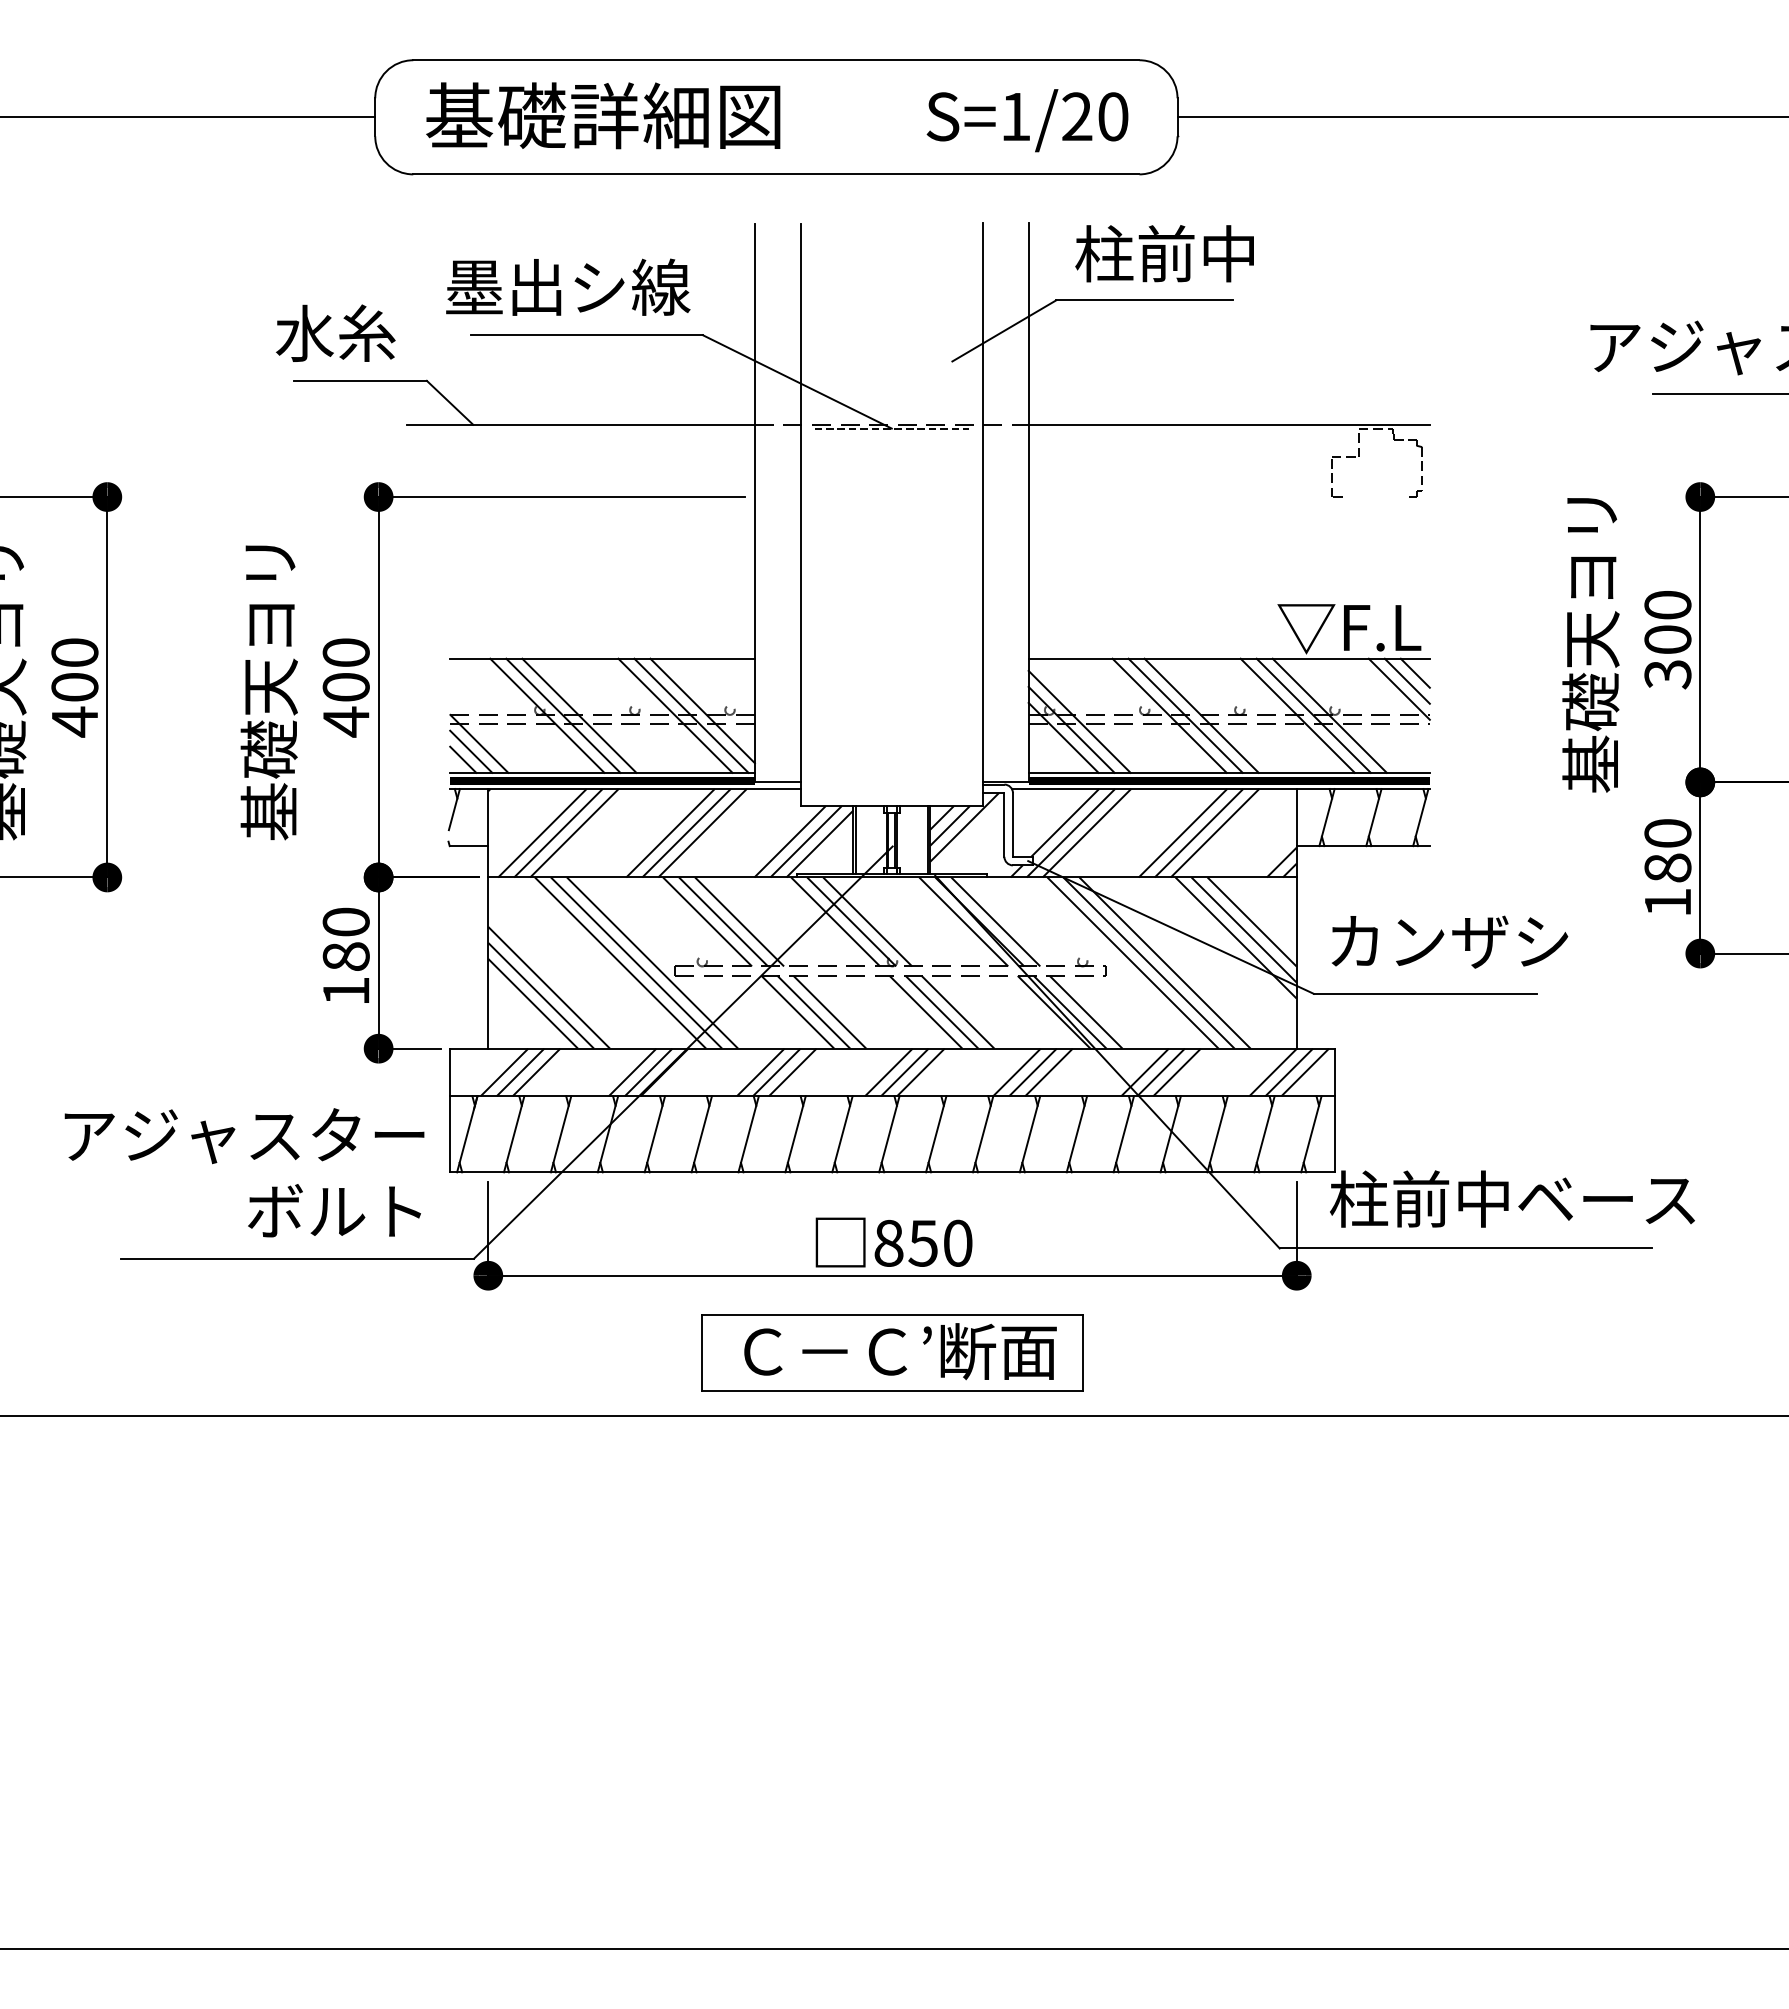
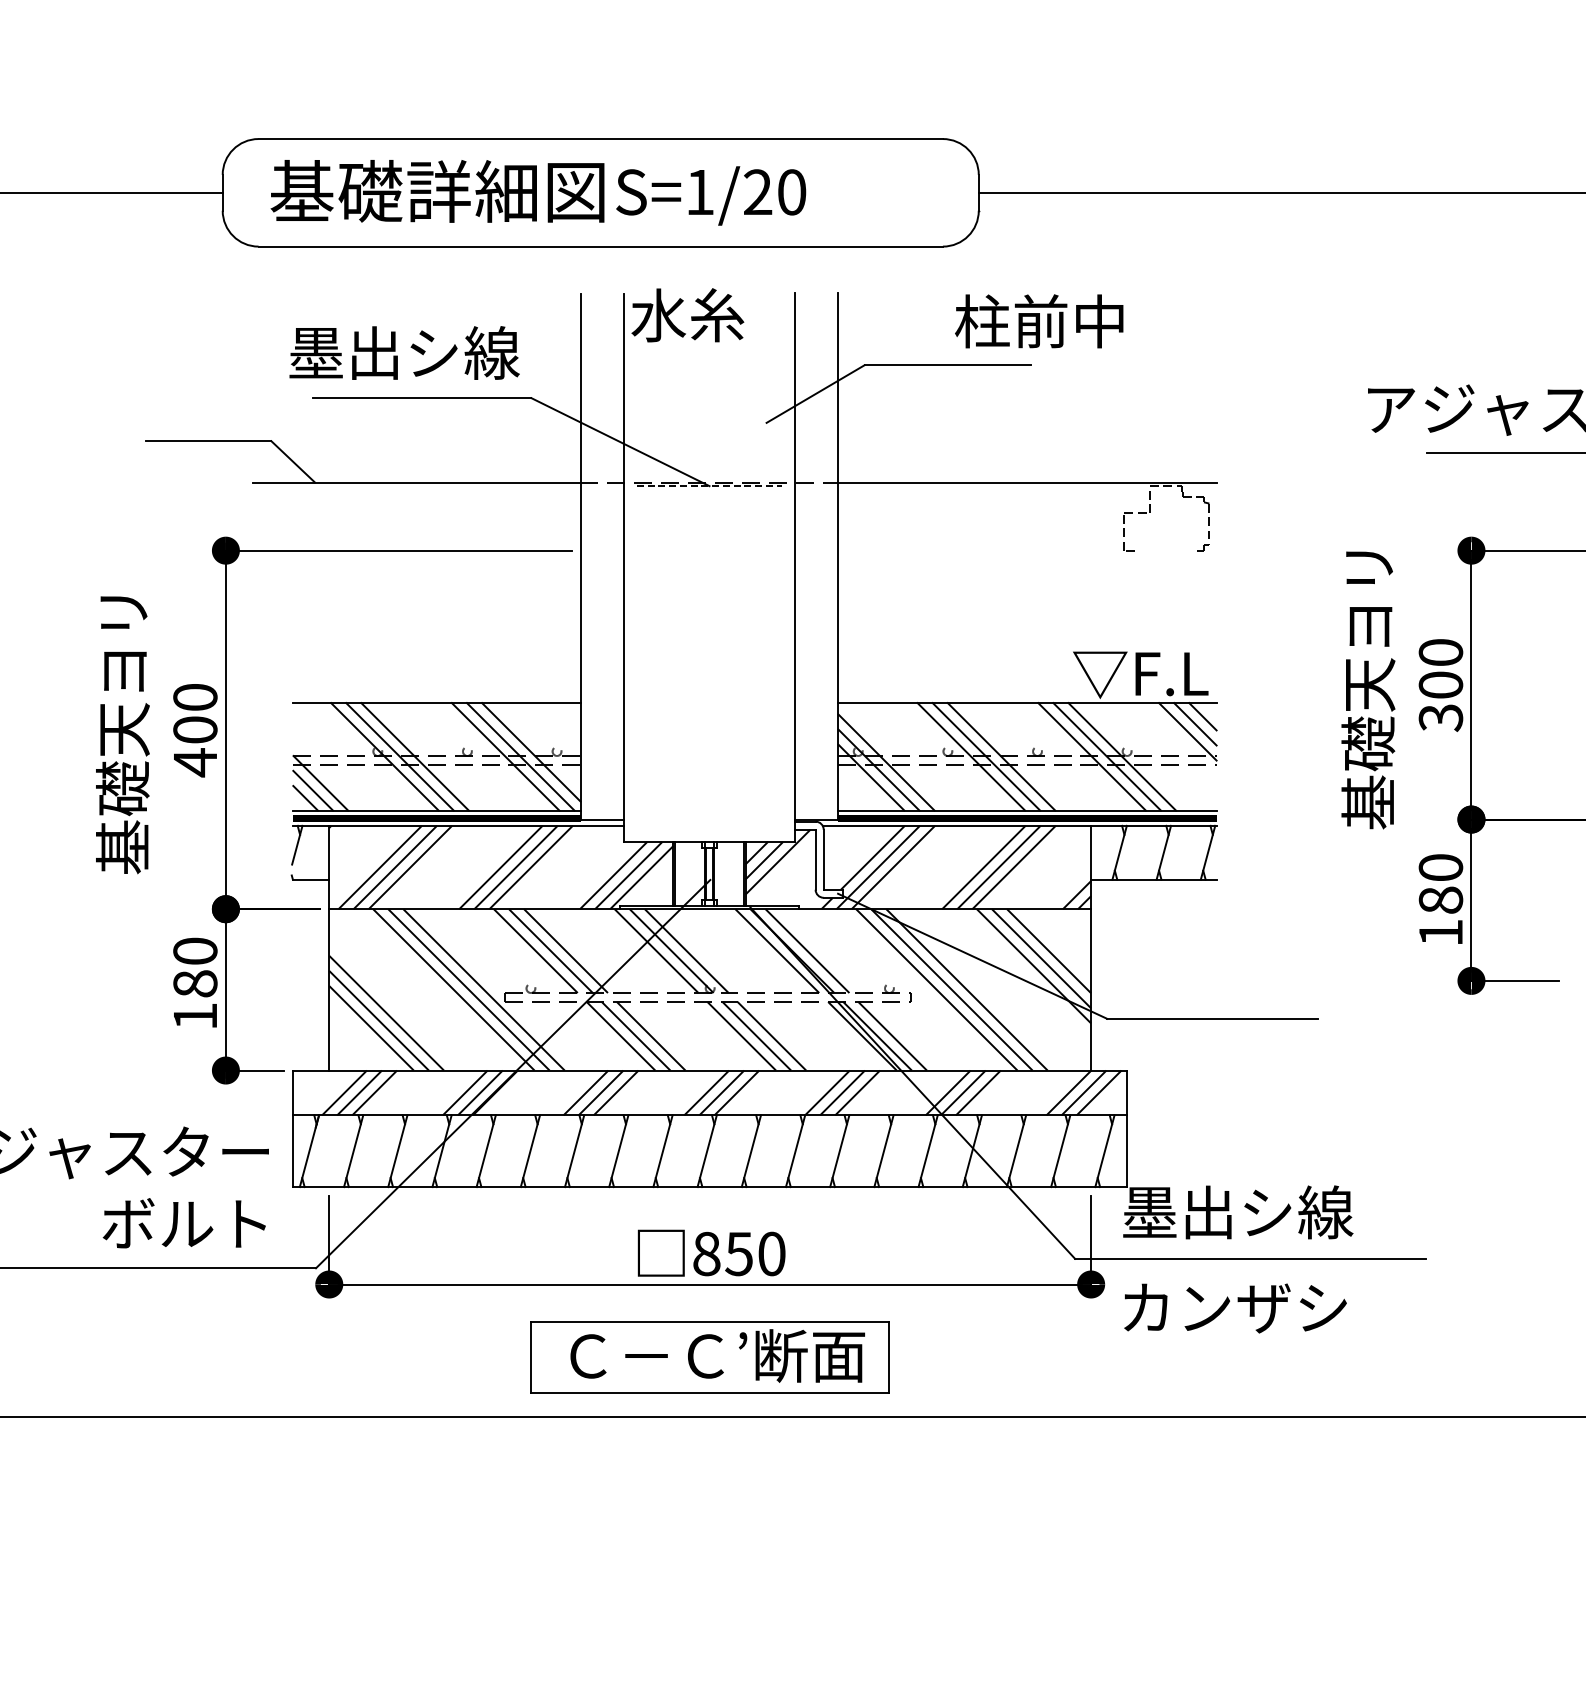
text: (1027, 120) -> (711, 195), moved
text: (1164, 253) -> (1039, 321), moved
text: (335, 332) -> (687, 314), moved
text: (1450, 941) -> (1236, 1307), moved
text: (1512, 1198) -> (1294, 1211), 柱前中ベース -> 墨出シ線

